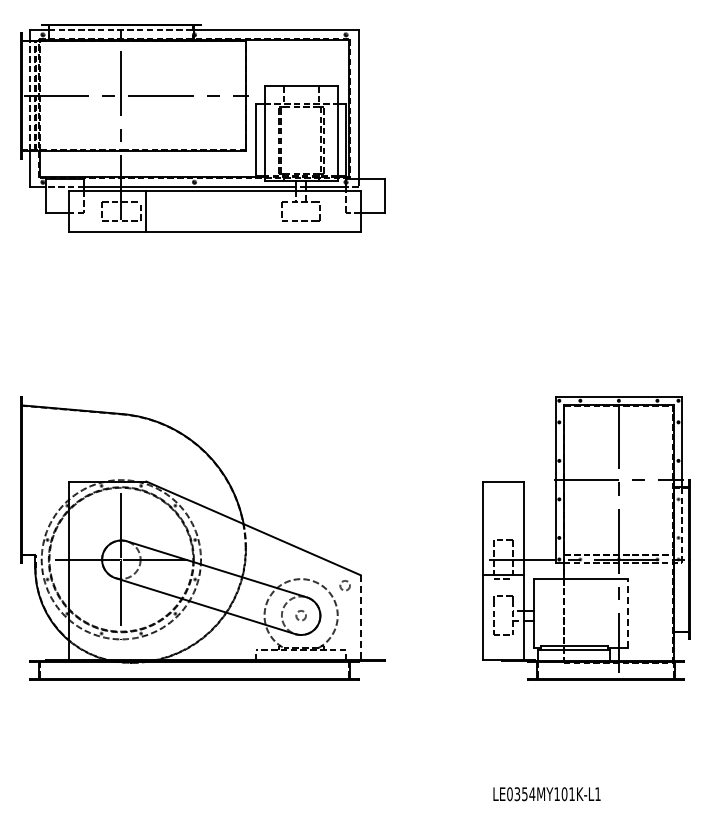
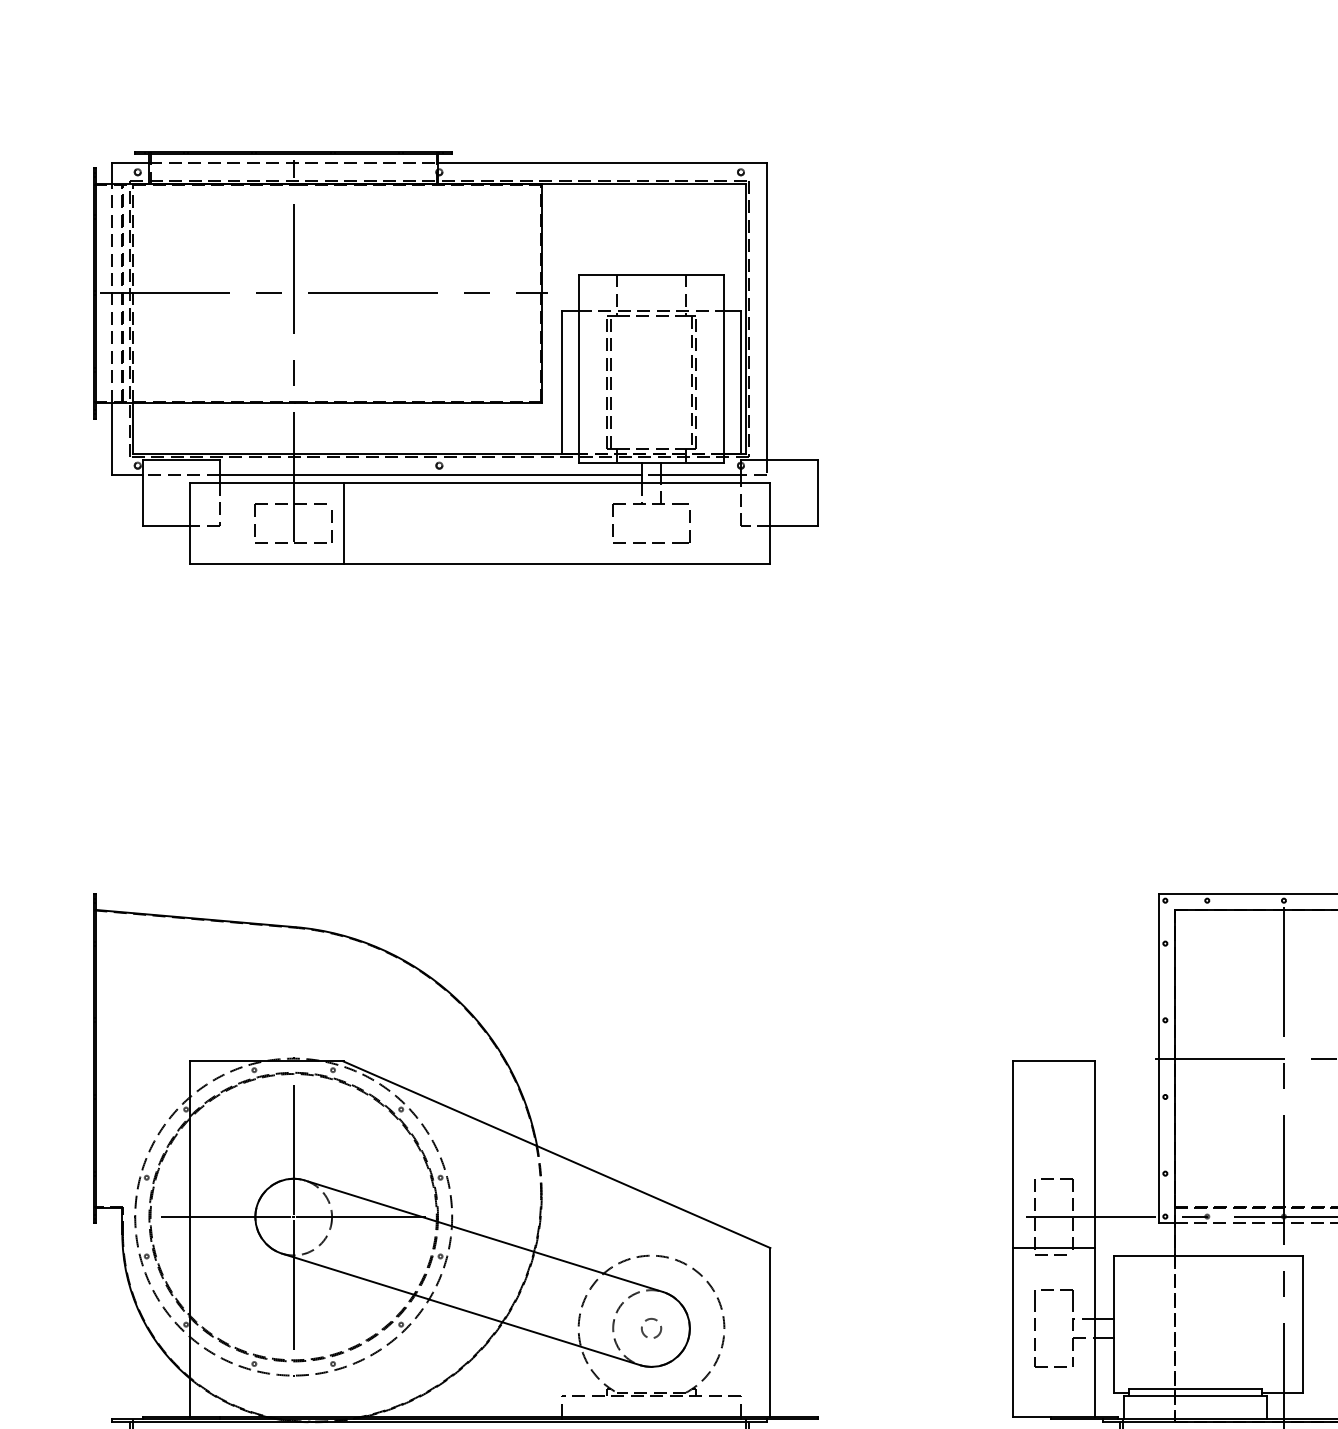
circle: (344, 585) -> (737, 1268), removed
line: (628, 613) -> (1303, 1324), dashed -> solid
line: (360, 618) -> (769, 1334), dashed -> solid

